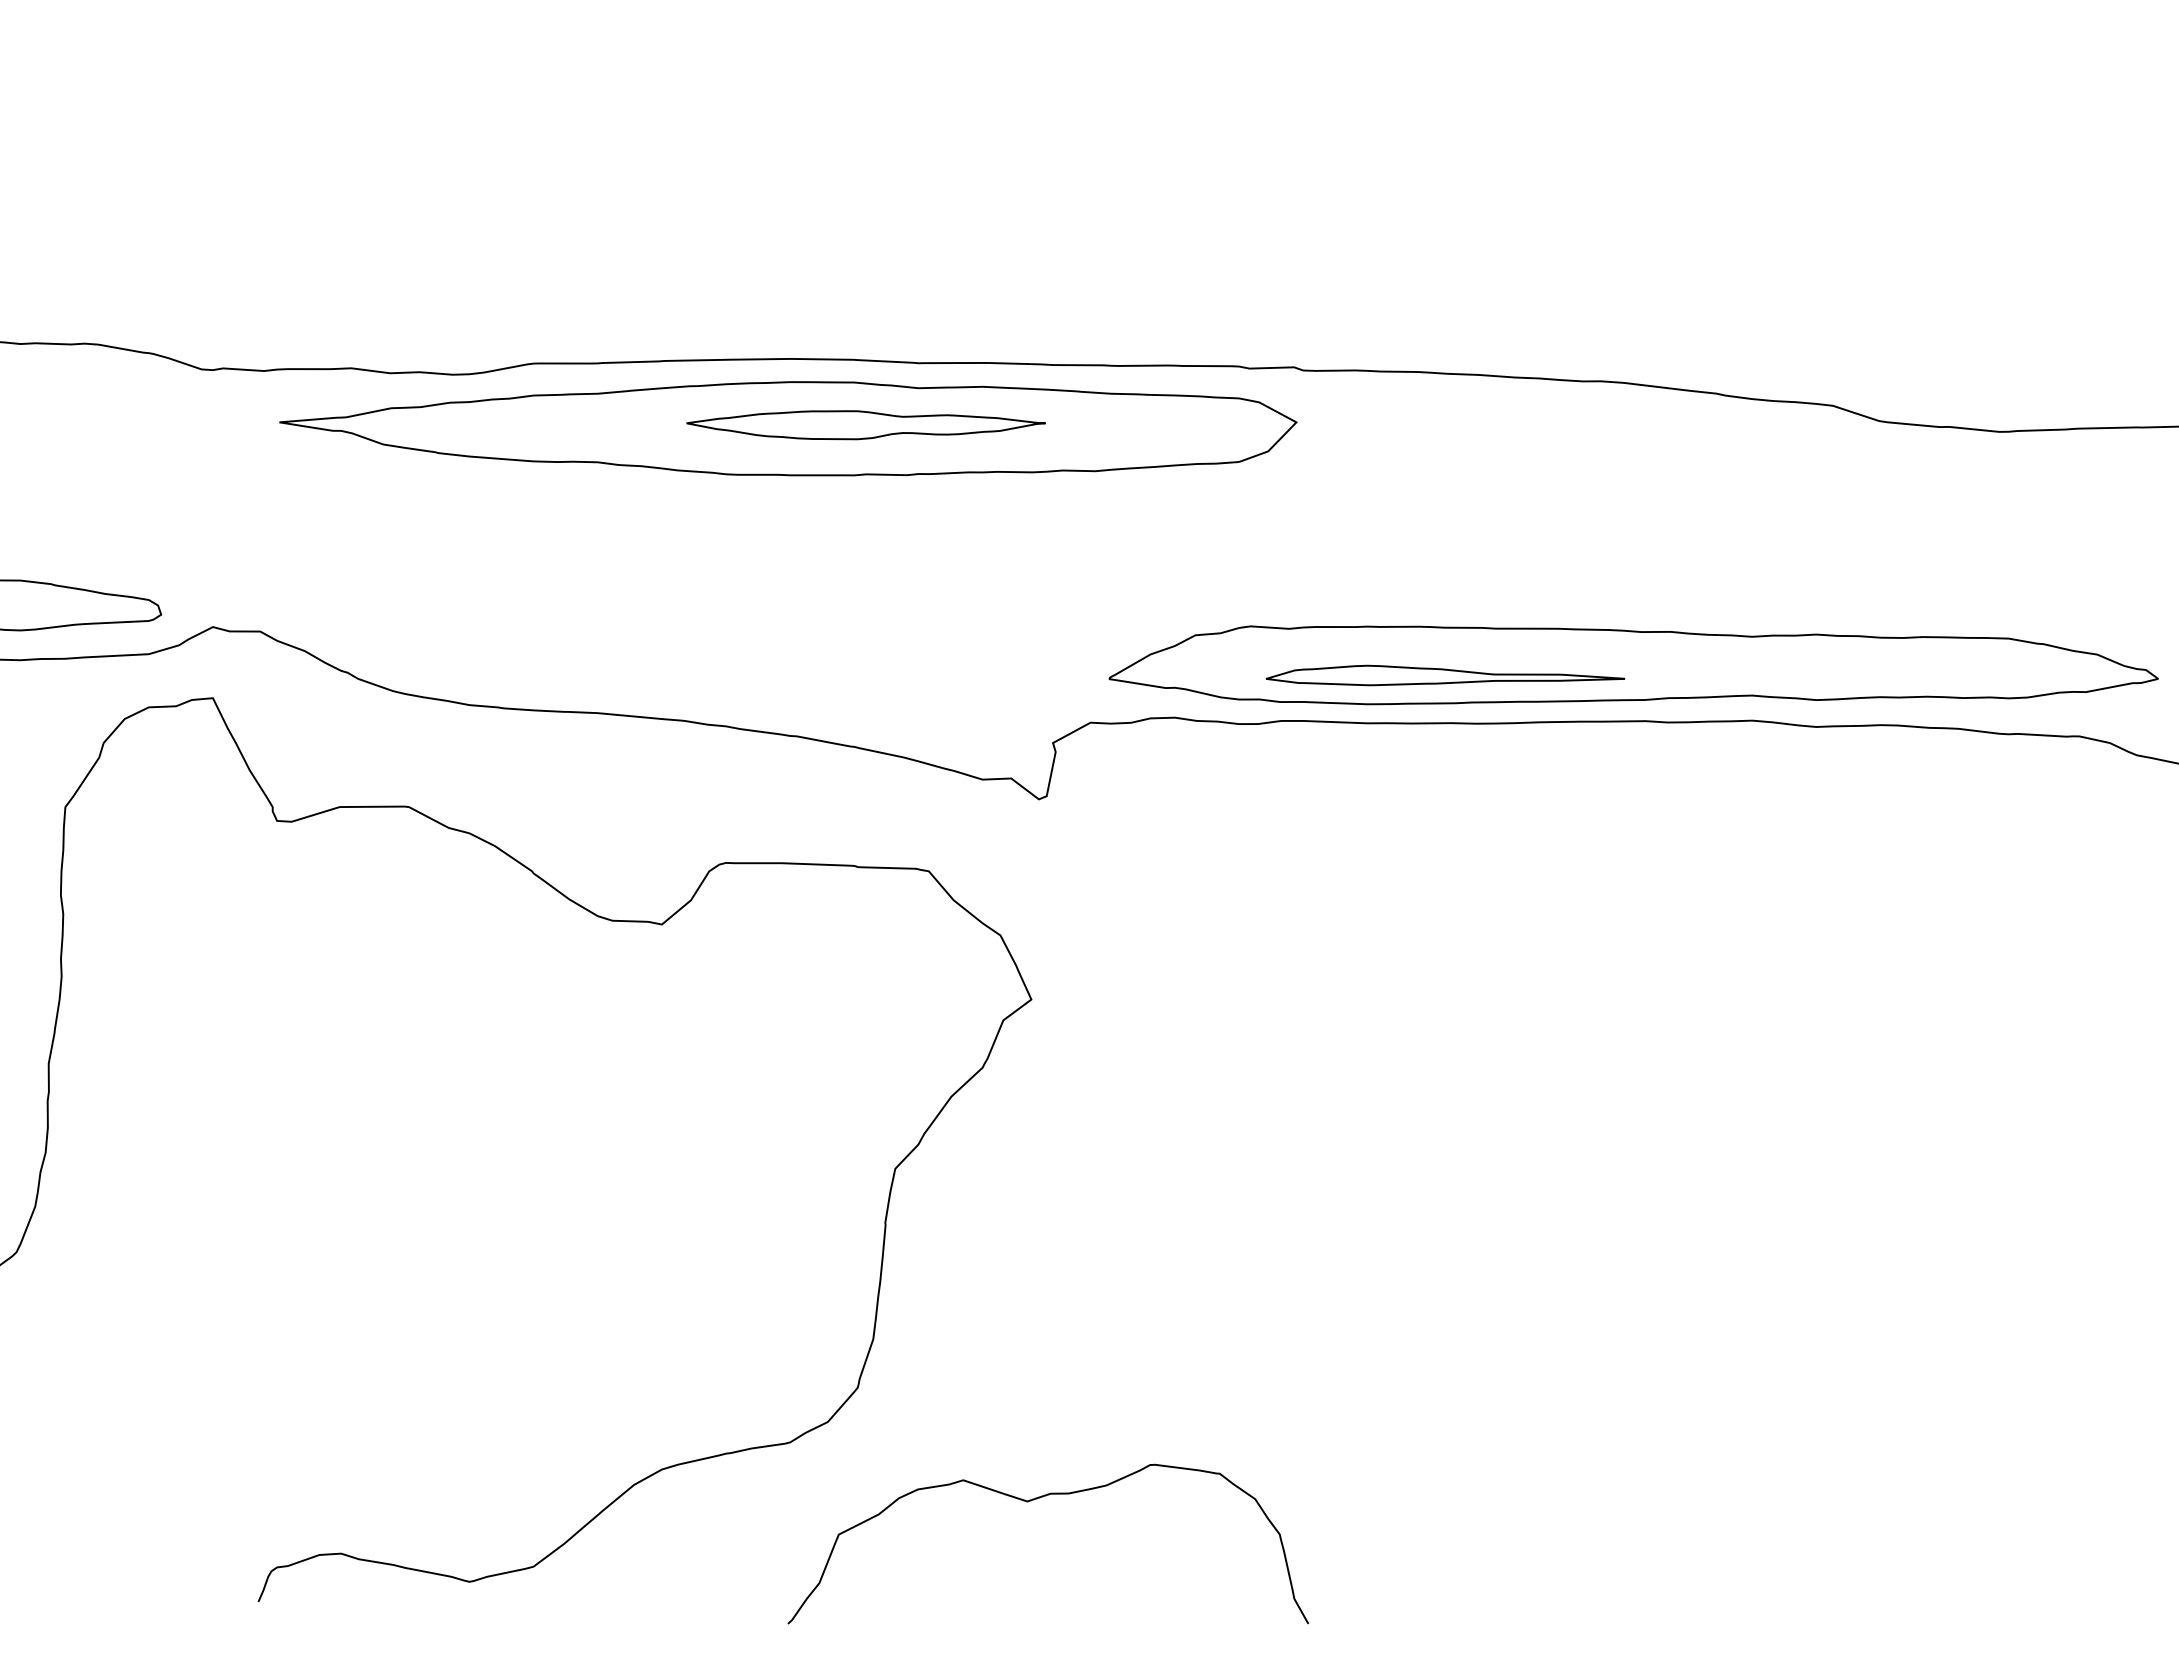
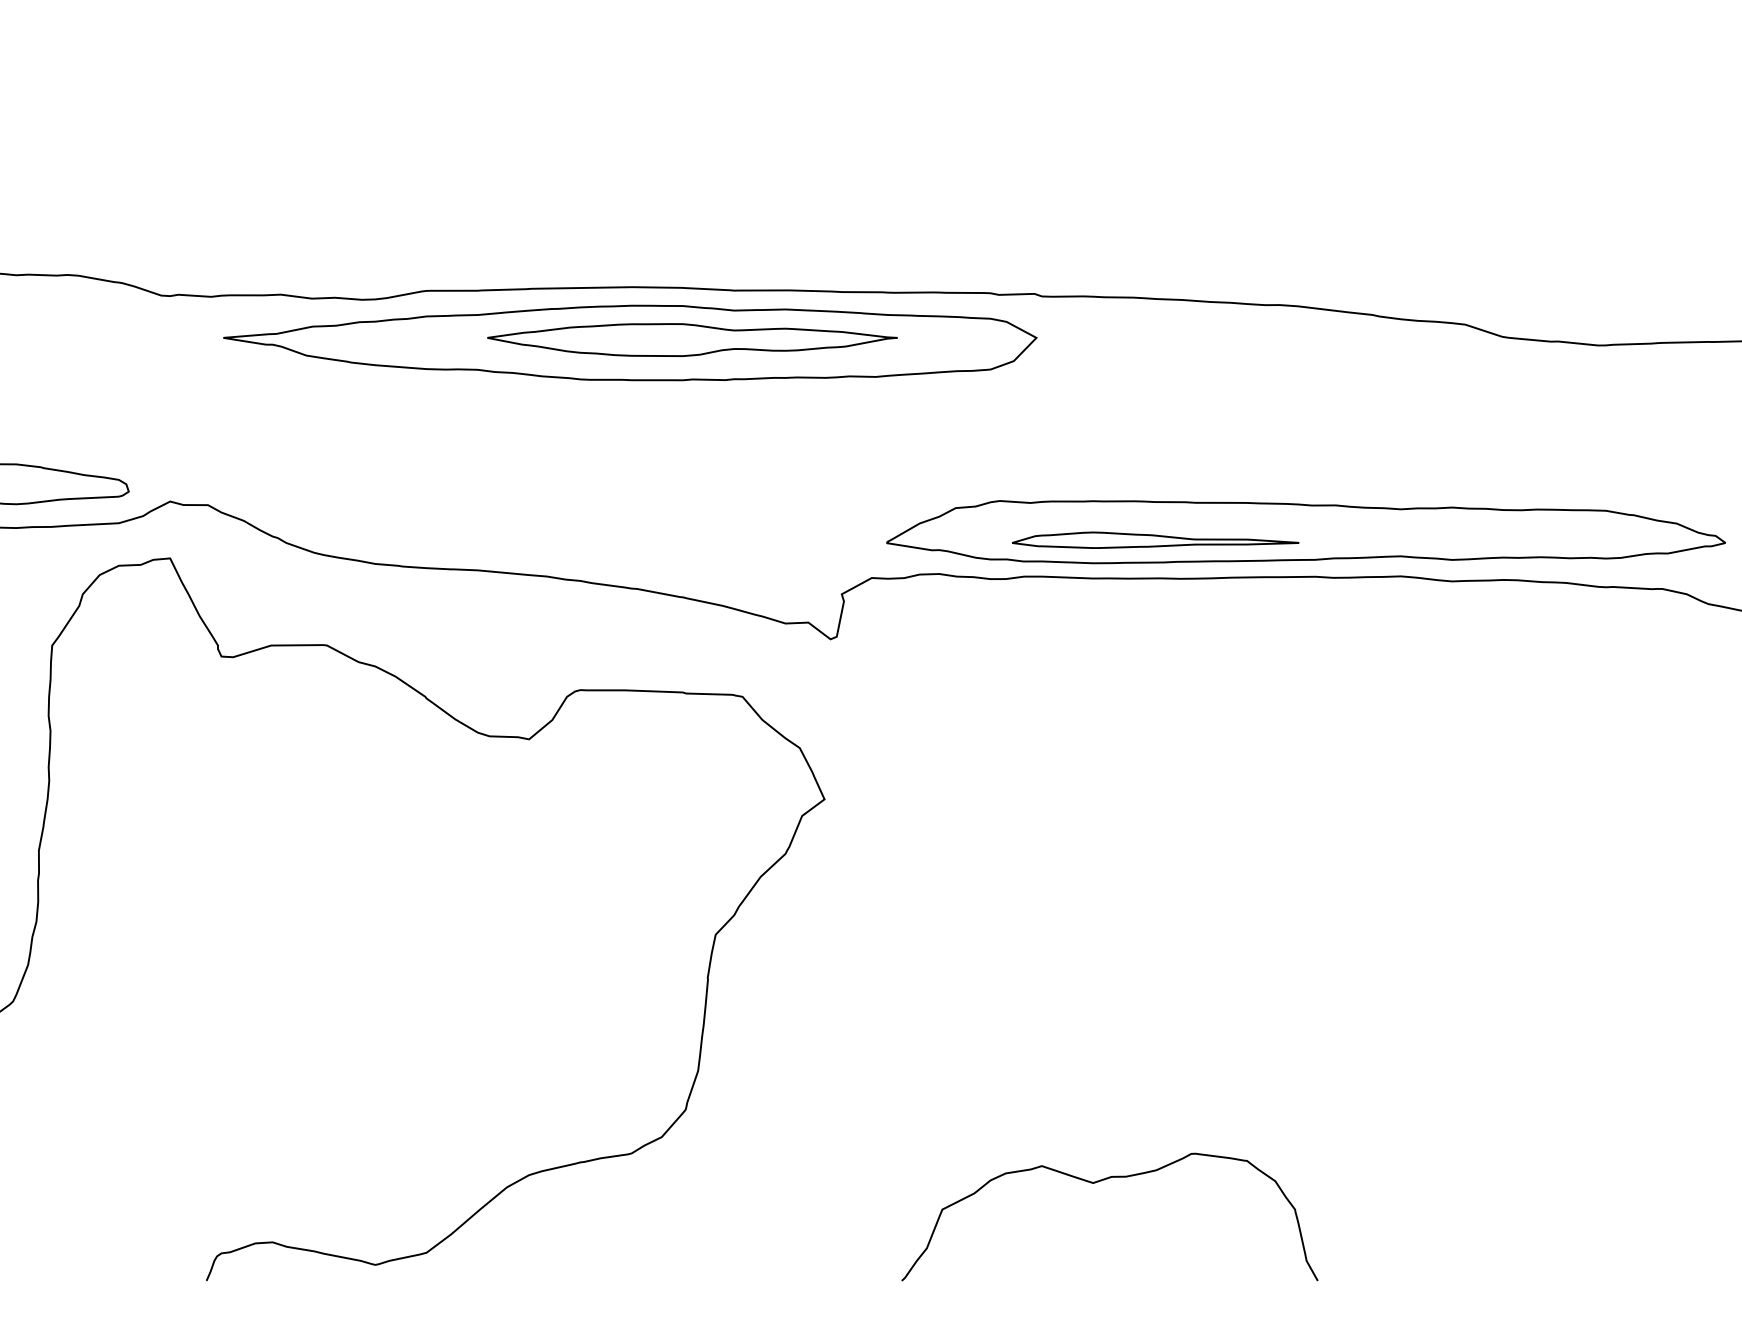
part: (865, 425) -> (691, 340), size x1.43
curve: (1034, 1500) -> (1098, 1182), moved

